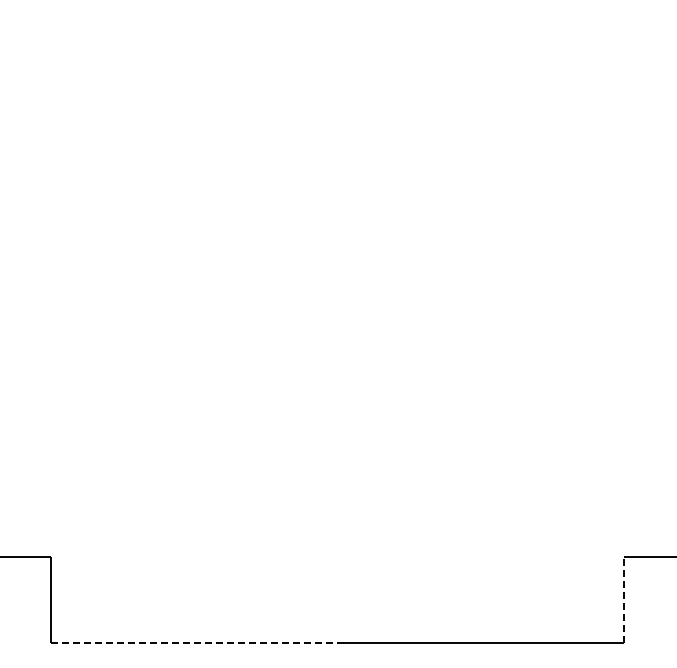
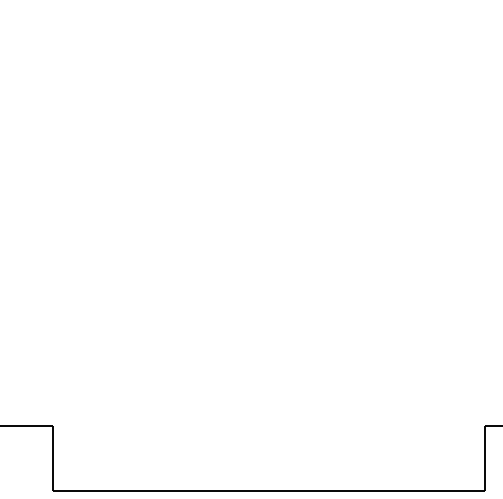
line: (623, 599) -> (484, 458), dashed -> solid
line: (194, 642) -> (161, 490), dashed -> solid

